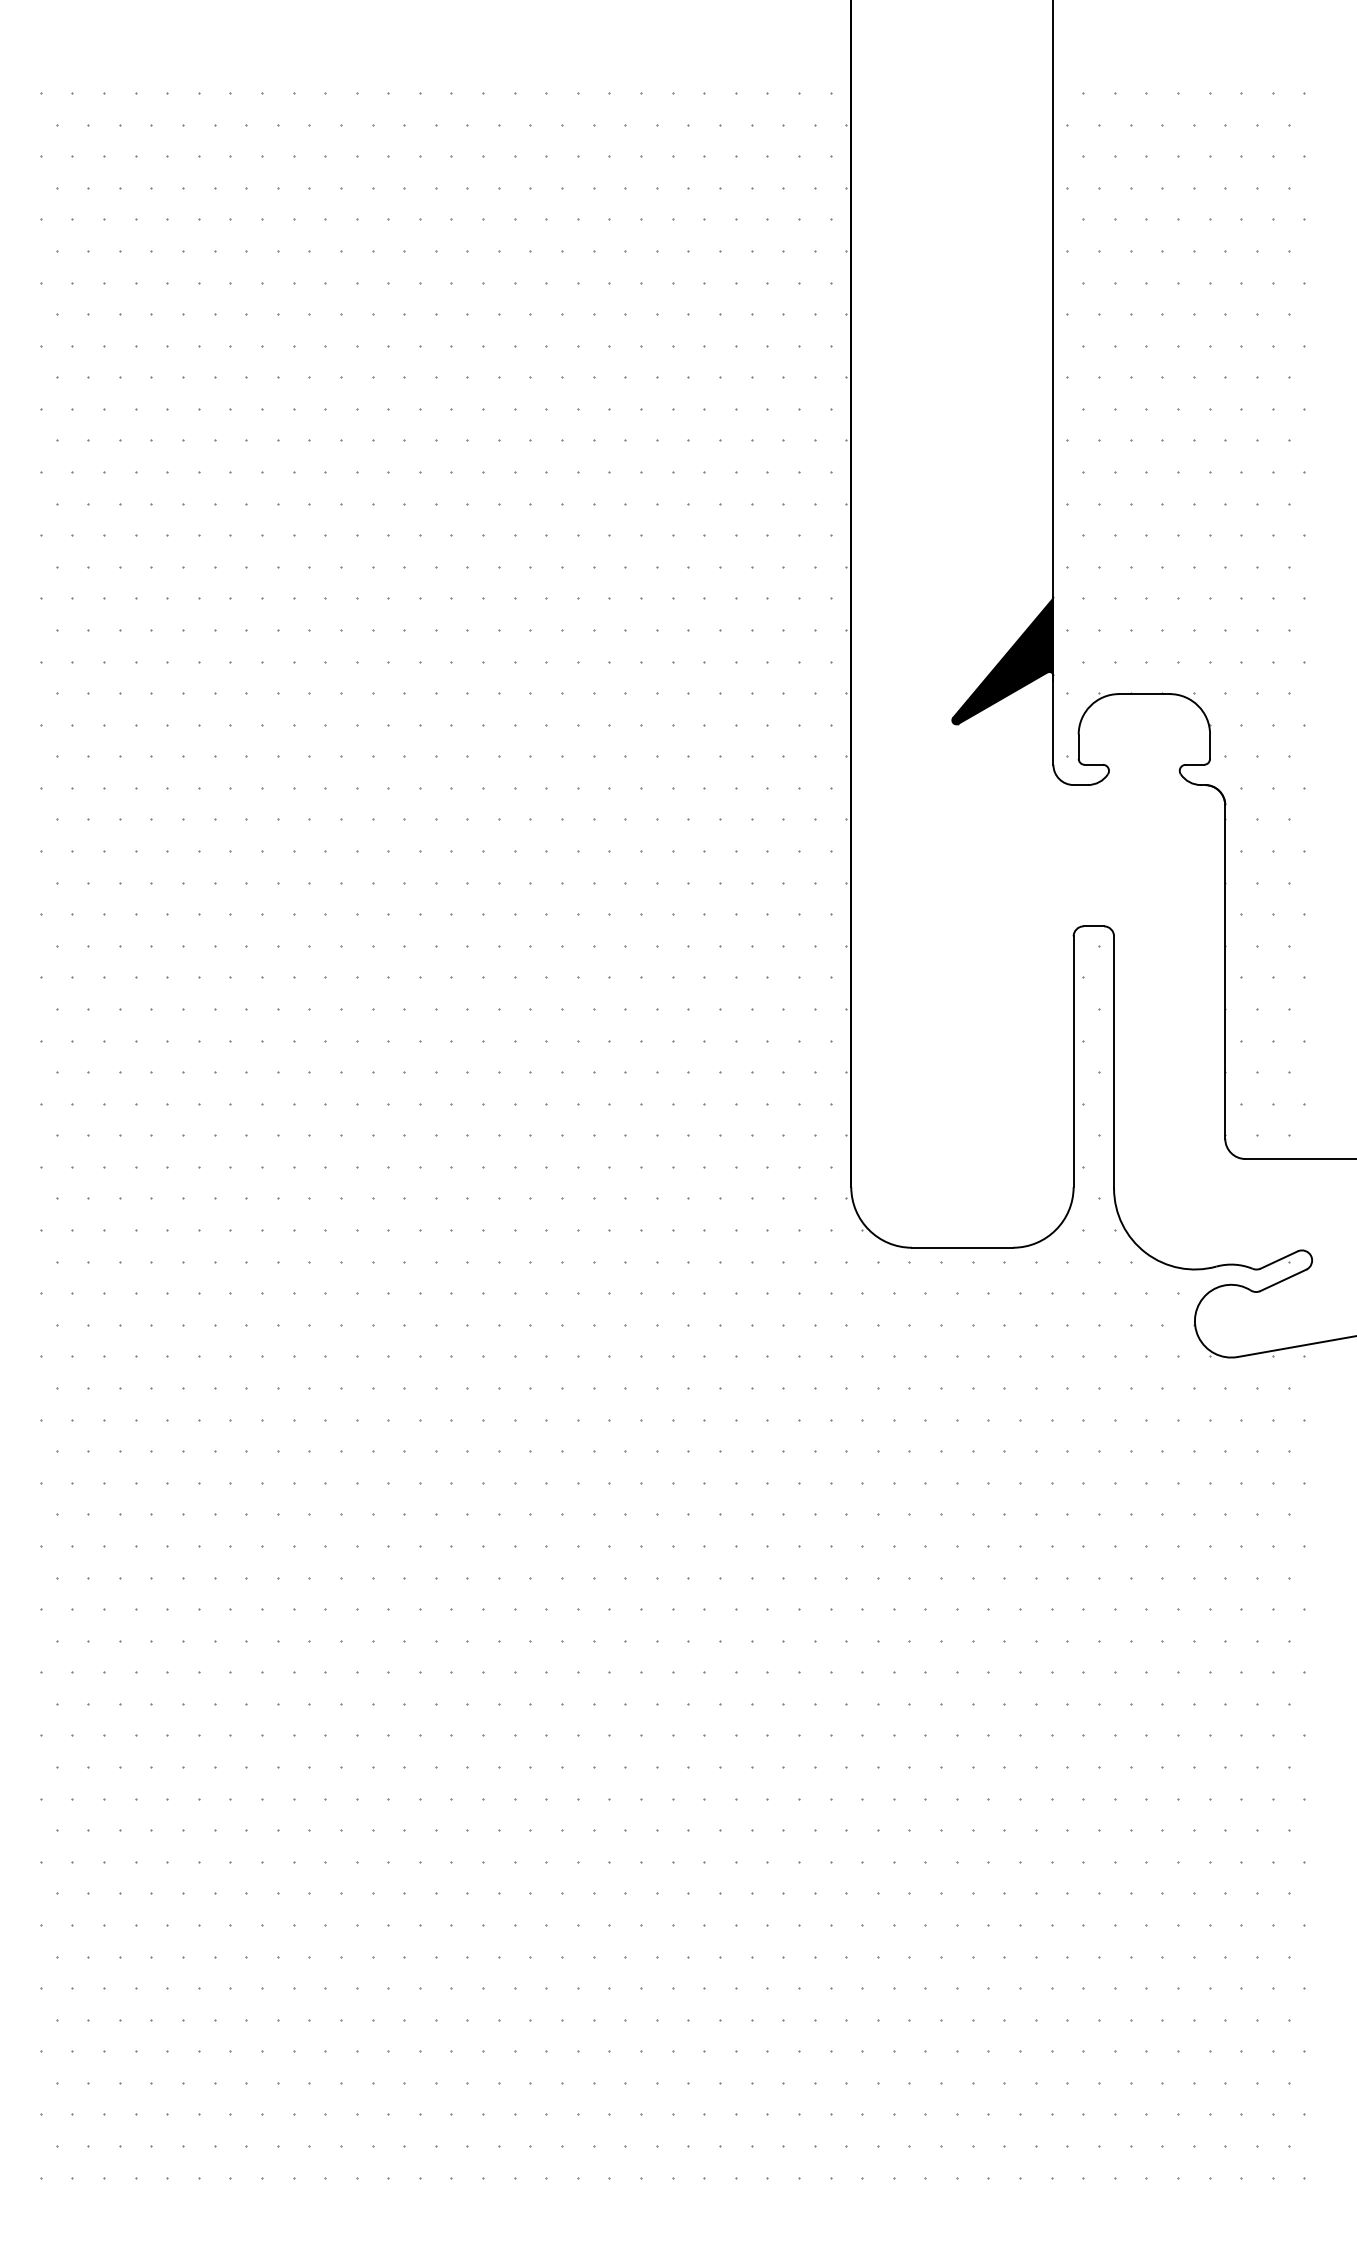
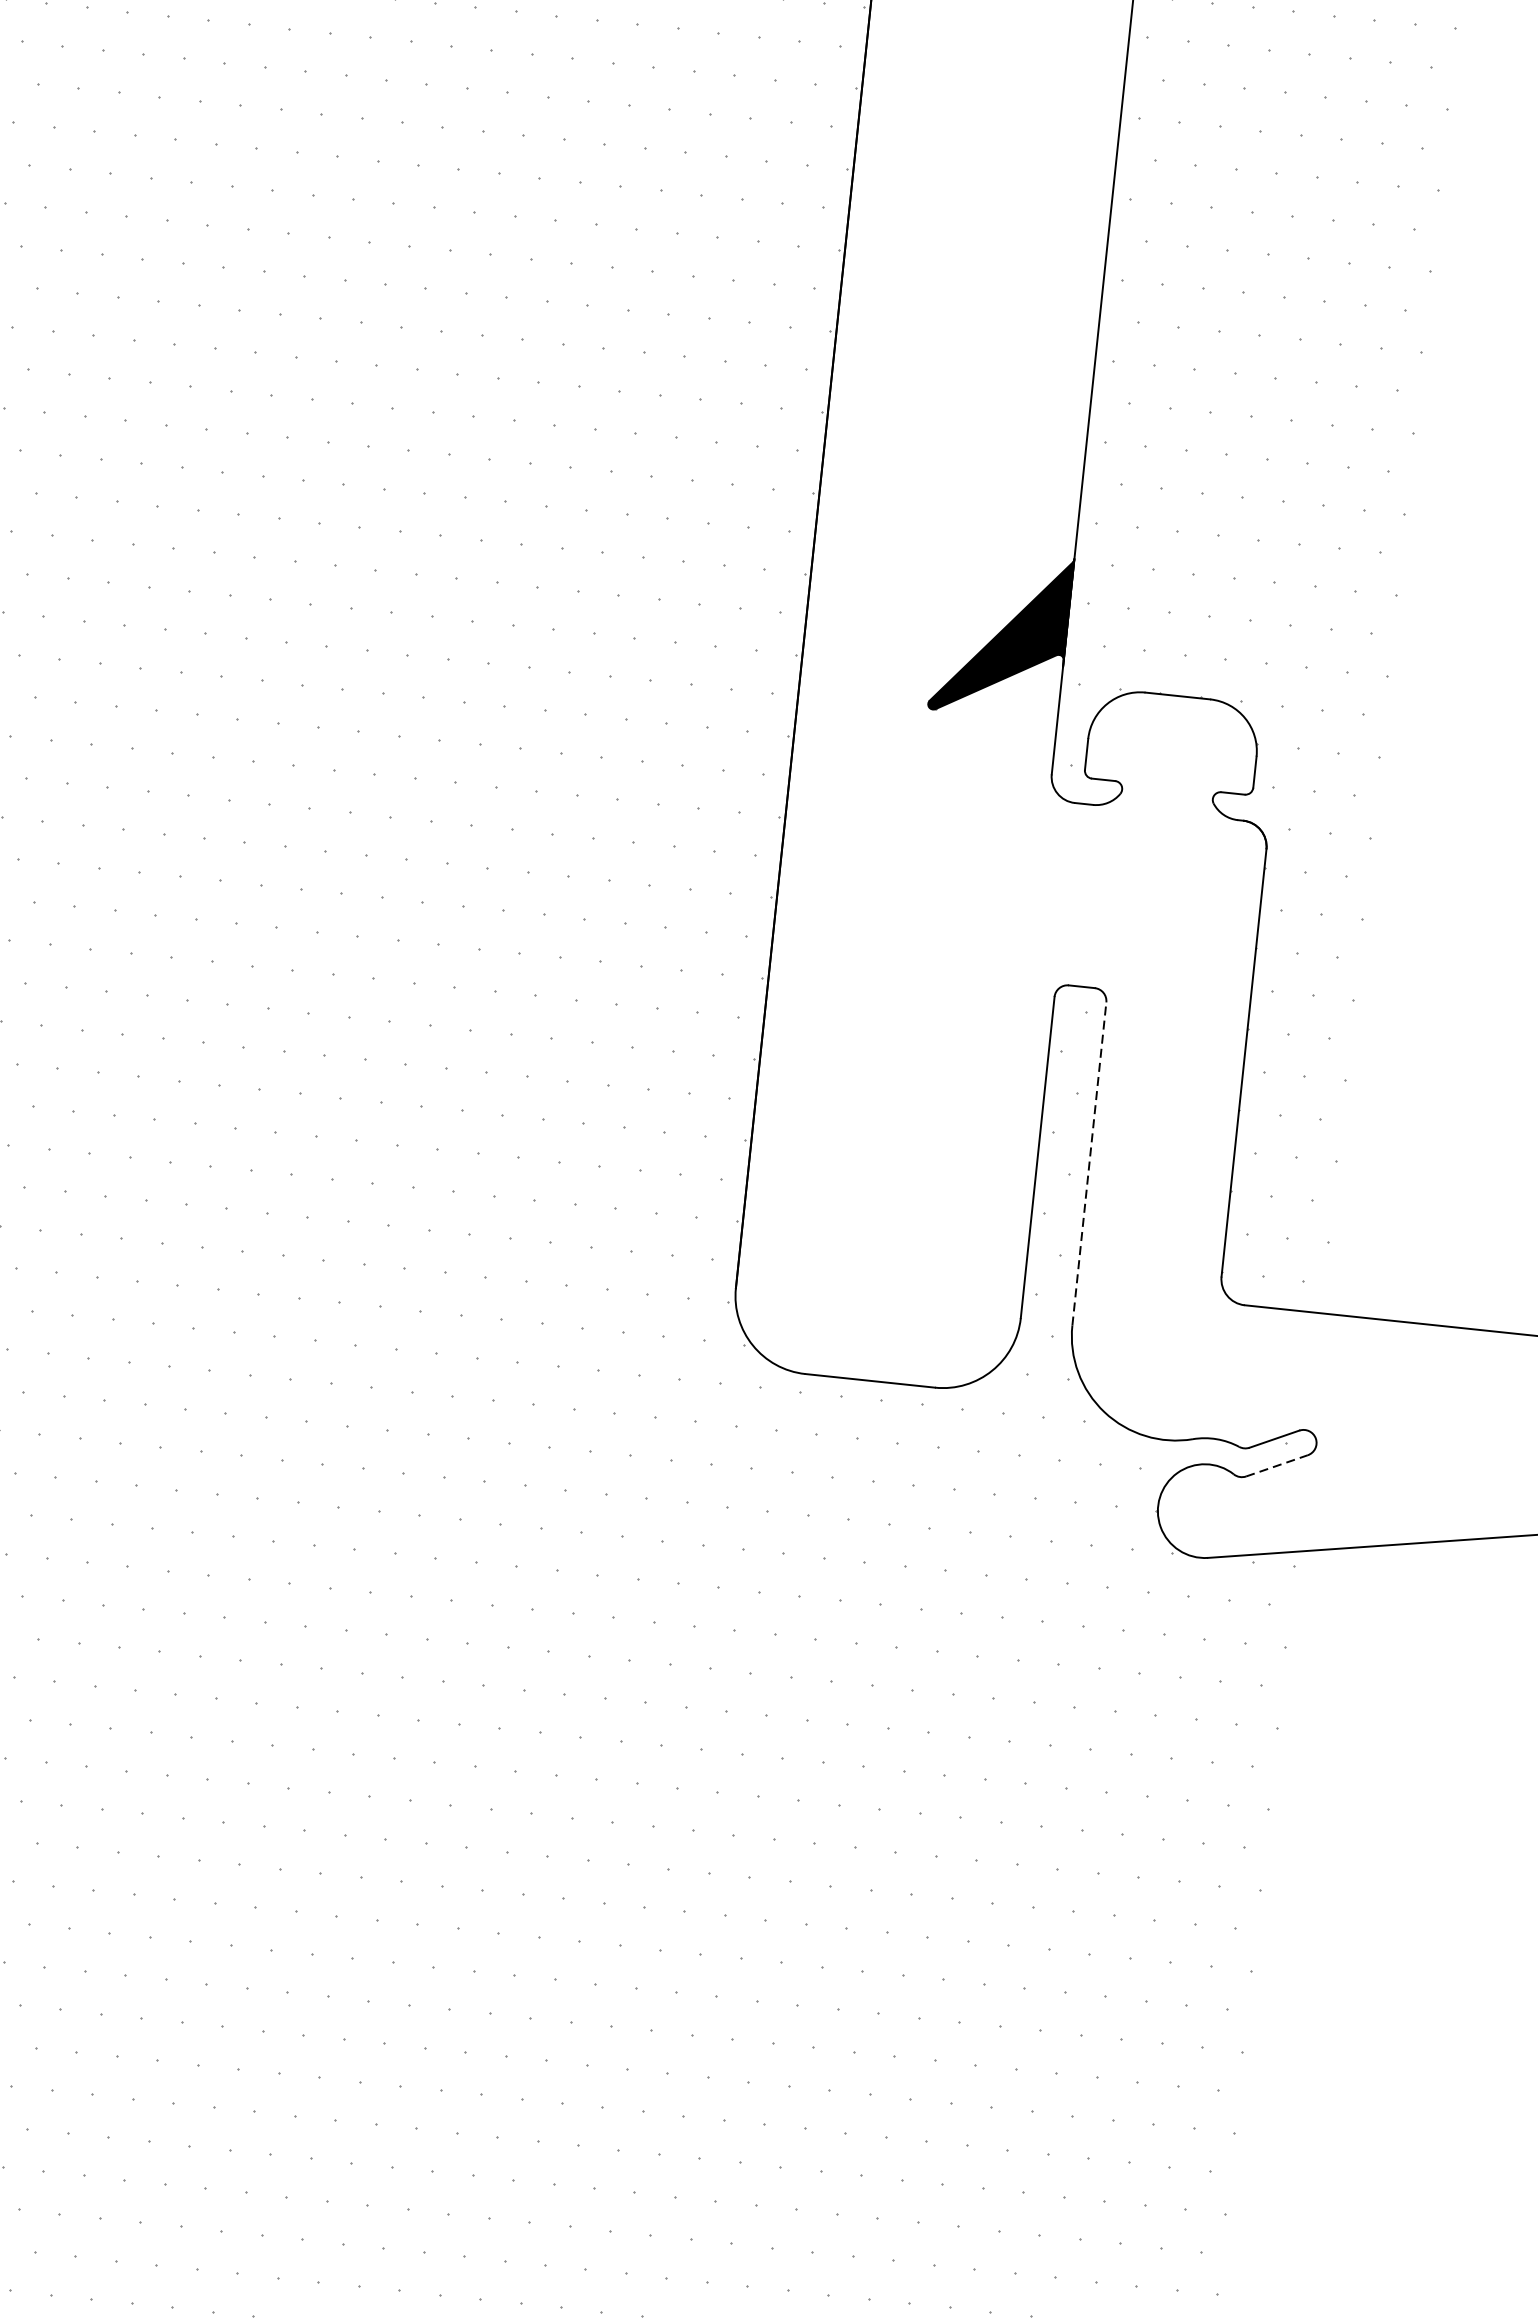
line: (1114, 1062) -> (1089, 1163), solid -> dashed
line: (1283, 1280) -> (1277, 1466), solid -> dashed

